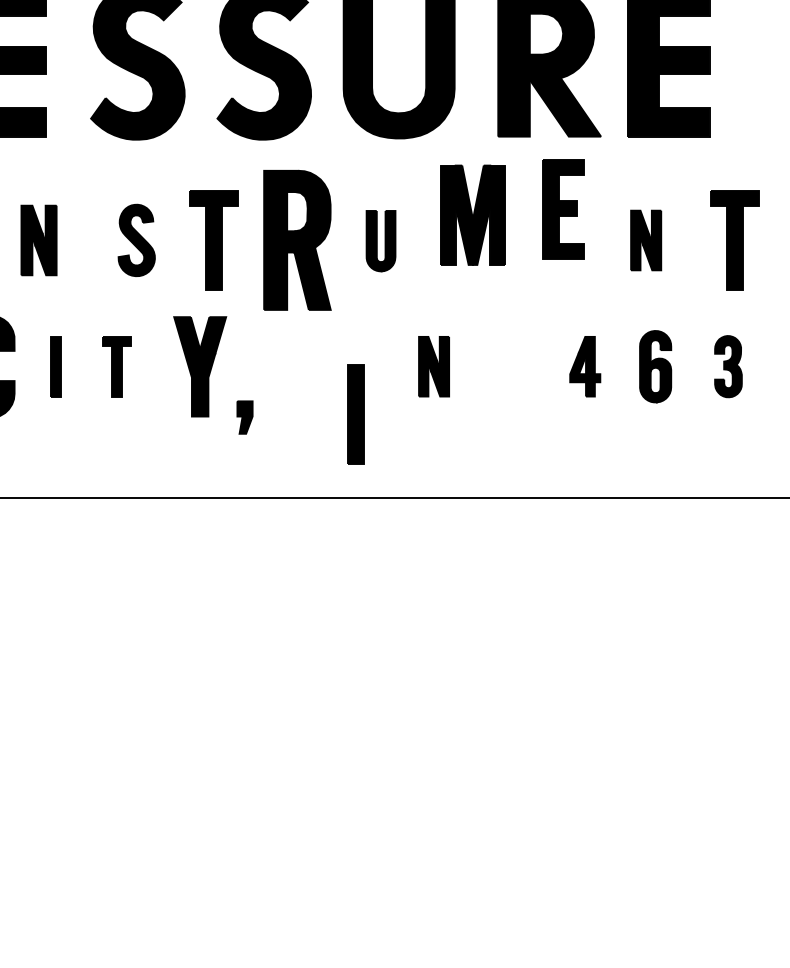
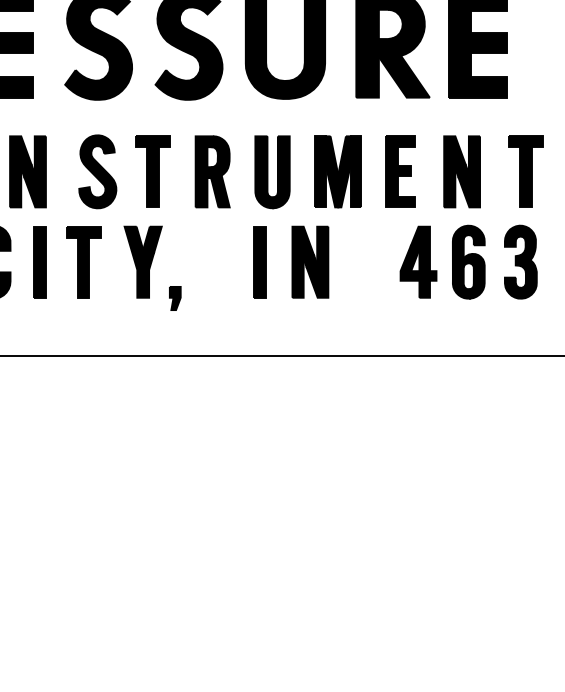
part: (562, 209) -> (400, 171), moved
part: (471, 214) -> (337, 171), moved
part: (38, 239) -> (27, 171), size x1.43
part: (136, 239) -> (97, 171), size x1.43
part: (297, 239) -> (212, 171), size x0.71
part: (645, 239) -> (461, 171), size x1.67
part: (381, 241) -> (272, 172), size x1.67
part: (434, 365) -> (310, 261), size x1.67
part: (585, 365) -> (418, 261), size x1.67
part: (655, 365) -> (468, 261), size x1.43
part: (727, 365) -> (520, 261), size x1.67
part: (55, 367) -> (39, 262), size x1.67
part: (116, 367) -> (83, 262), size x1.67
part: (355, 414) -> (259, 262), moved

